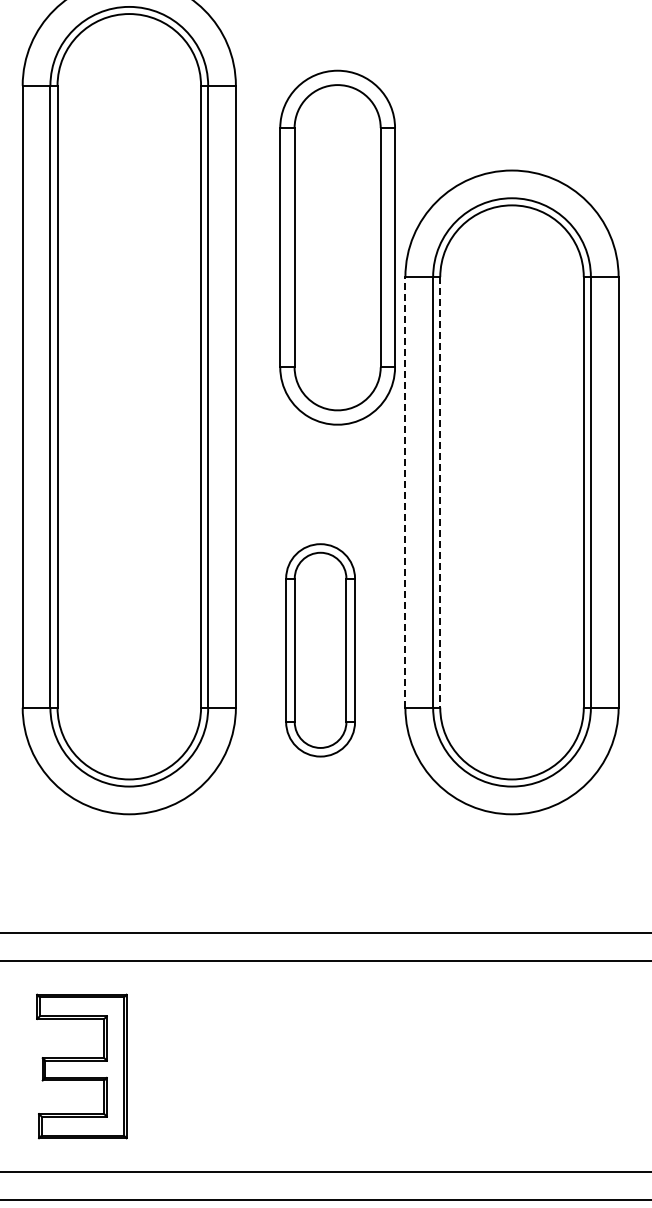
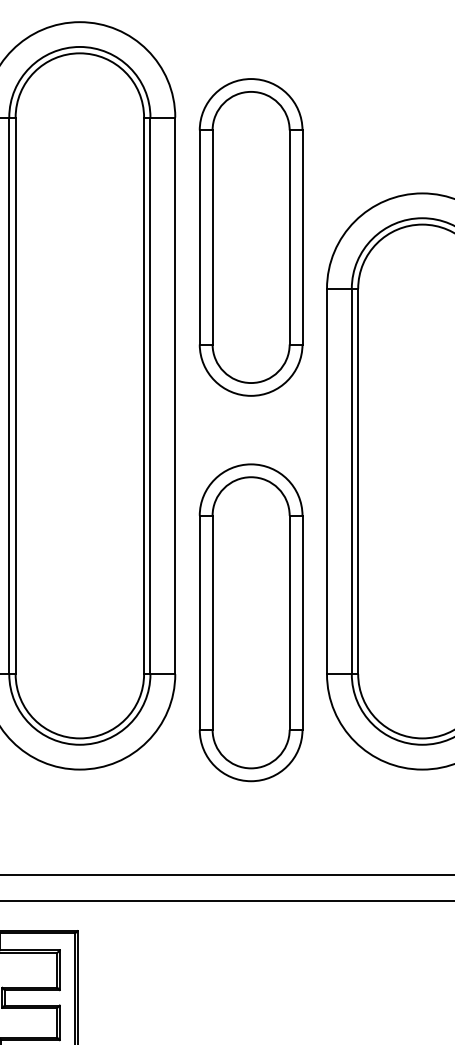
part: (337, 247) -> (250, 237), moved
line: (405, 491) -> (327, 480), dashed -> solid
line: (440, 492) -> (358, 481), dashed -> solid
part: (320, 650) -> (250, 622), size x1.67

